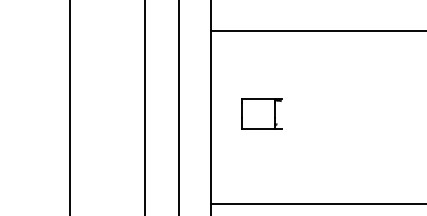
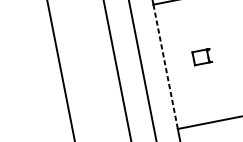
part: (261, 113) -> (201, 56), size x0.6
line: (210, 117) -> (165, 66), solid -> dashed

